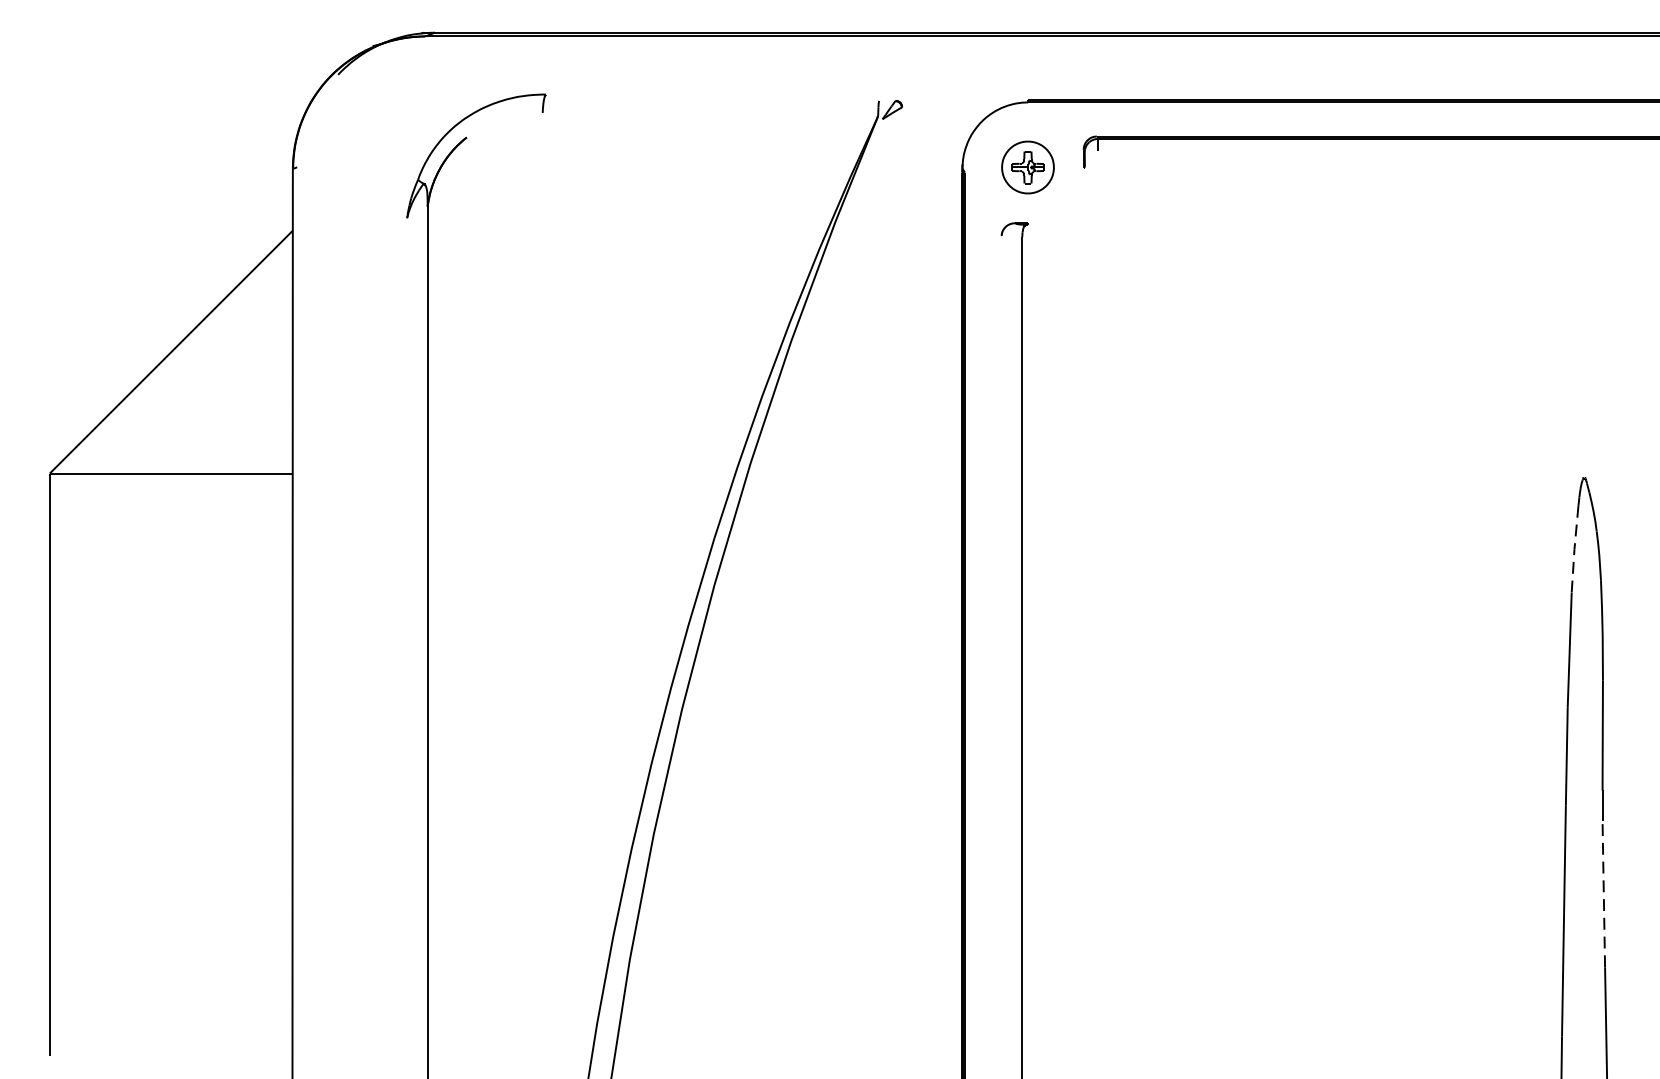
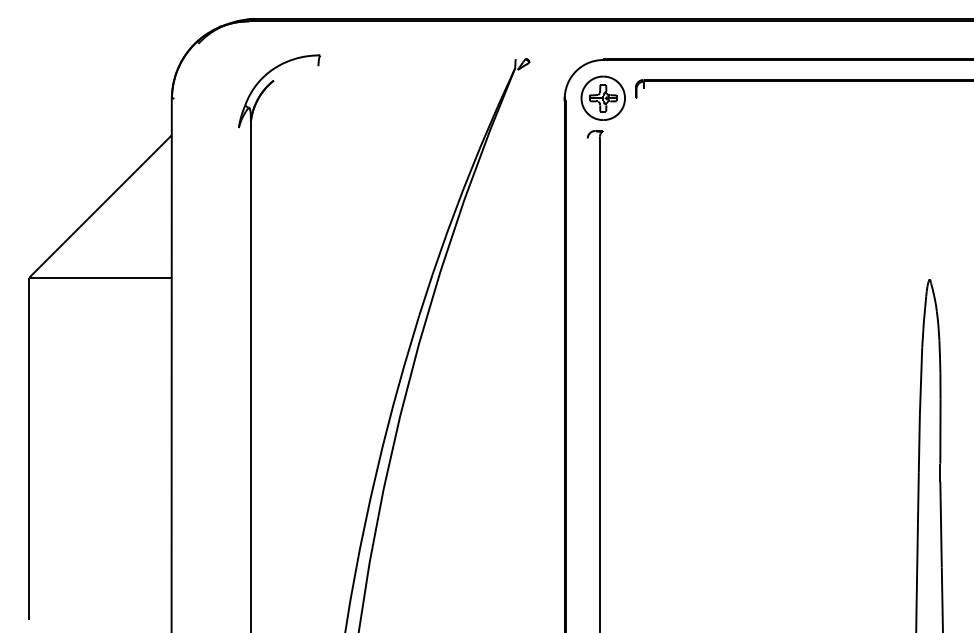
part: (1026, 166) -> (602, 97), size x1.43
line: (1573, 549) -> (923, 322), dashed -> solid
line: (1604, 893) -> (941, 524), dashed -> solid

